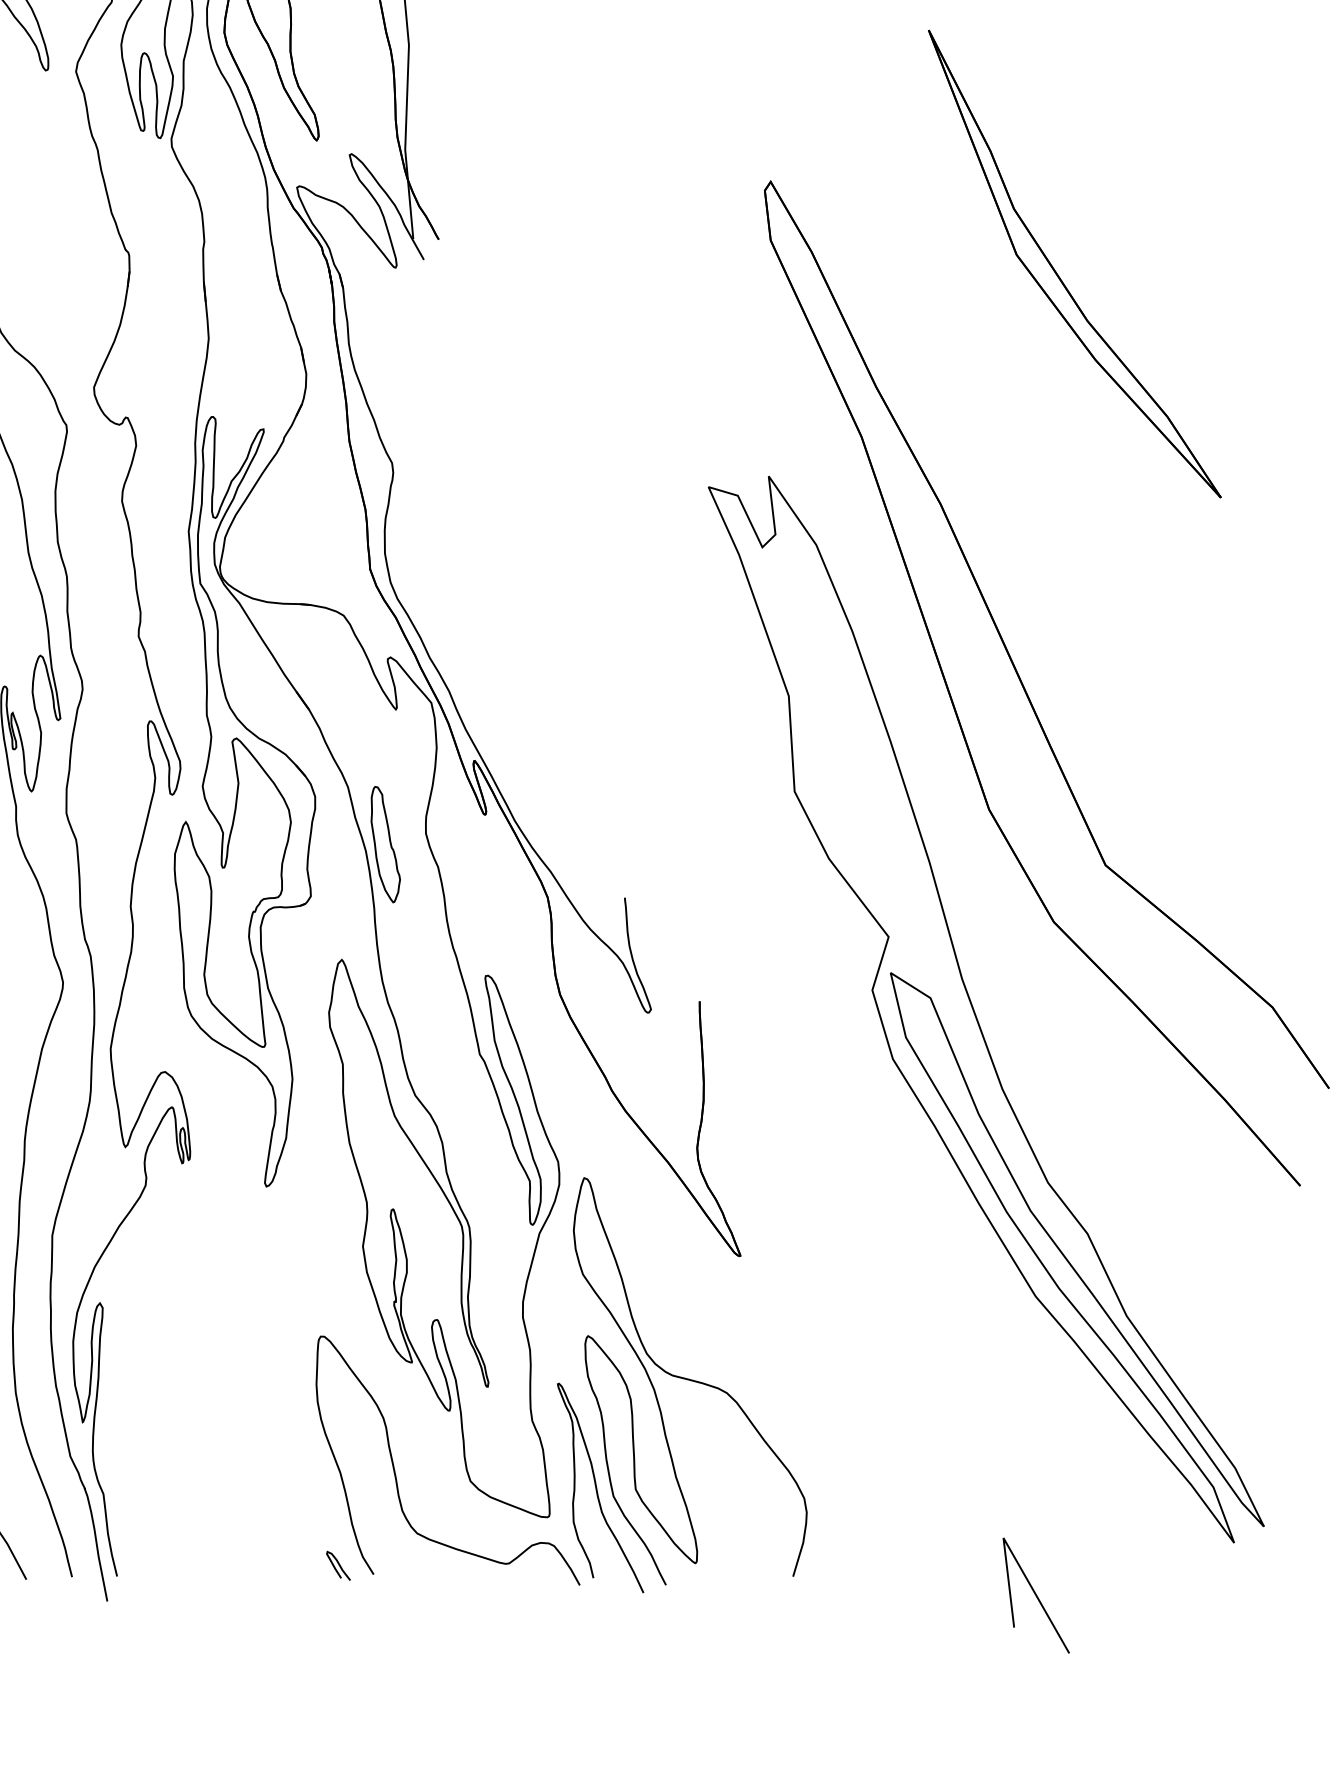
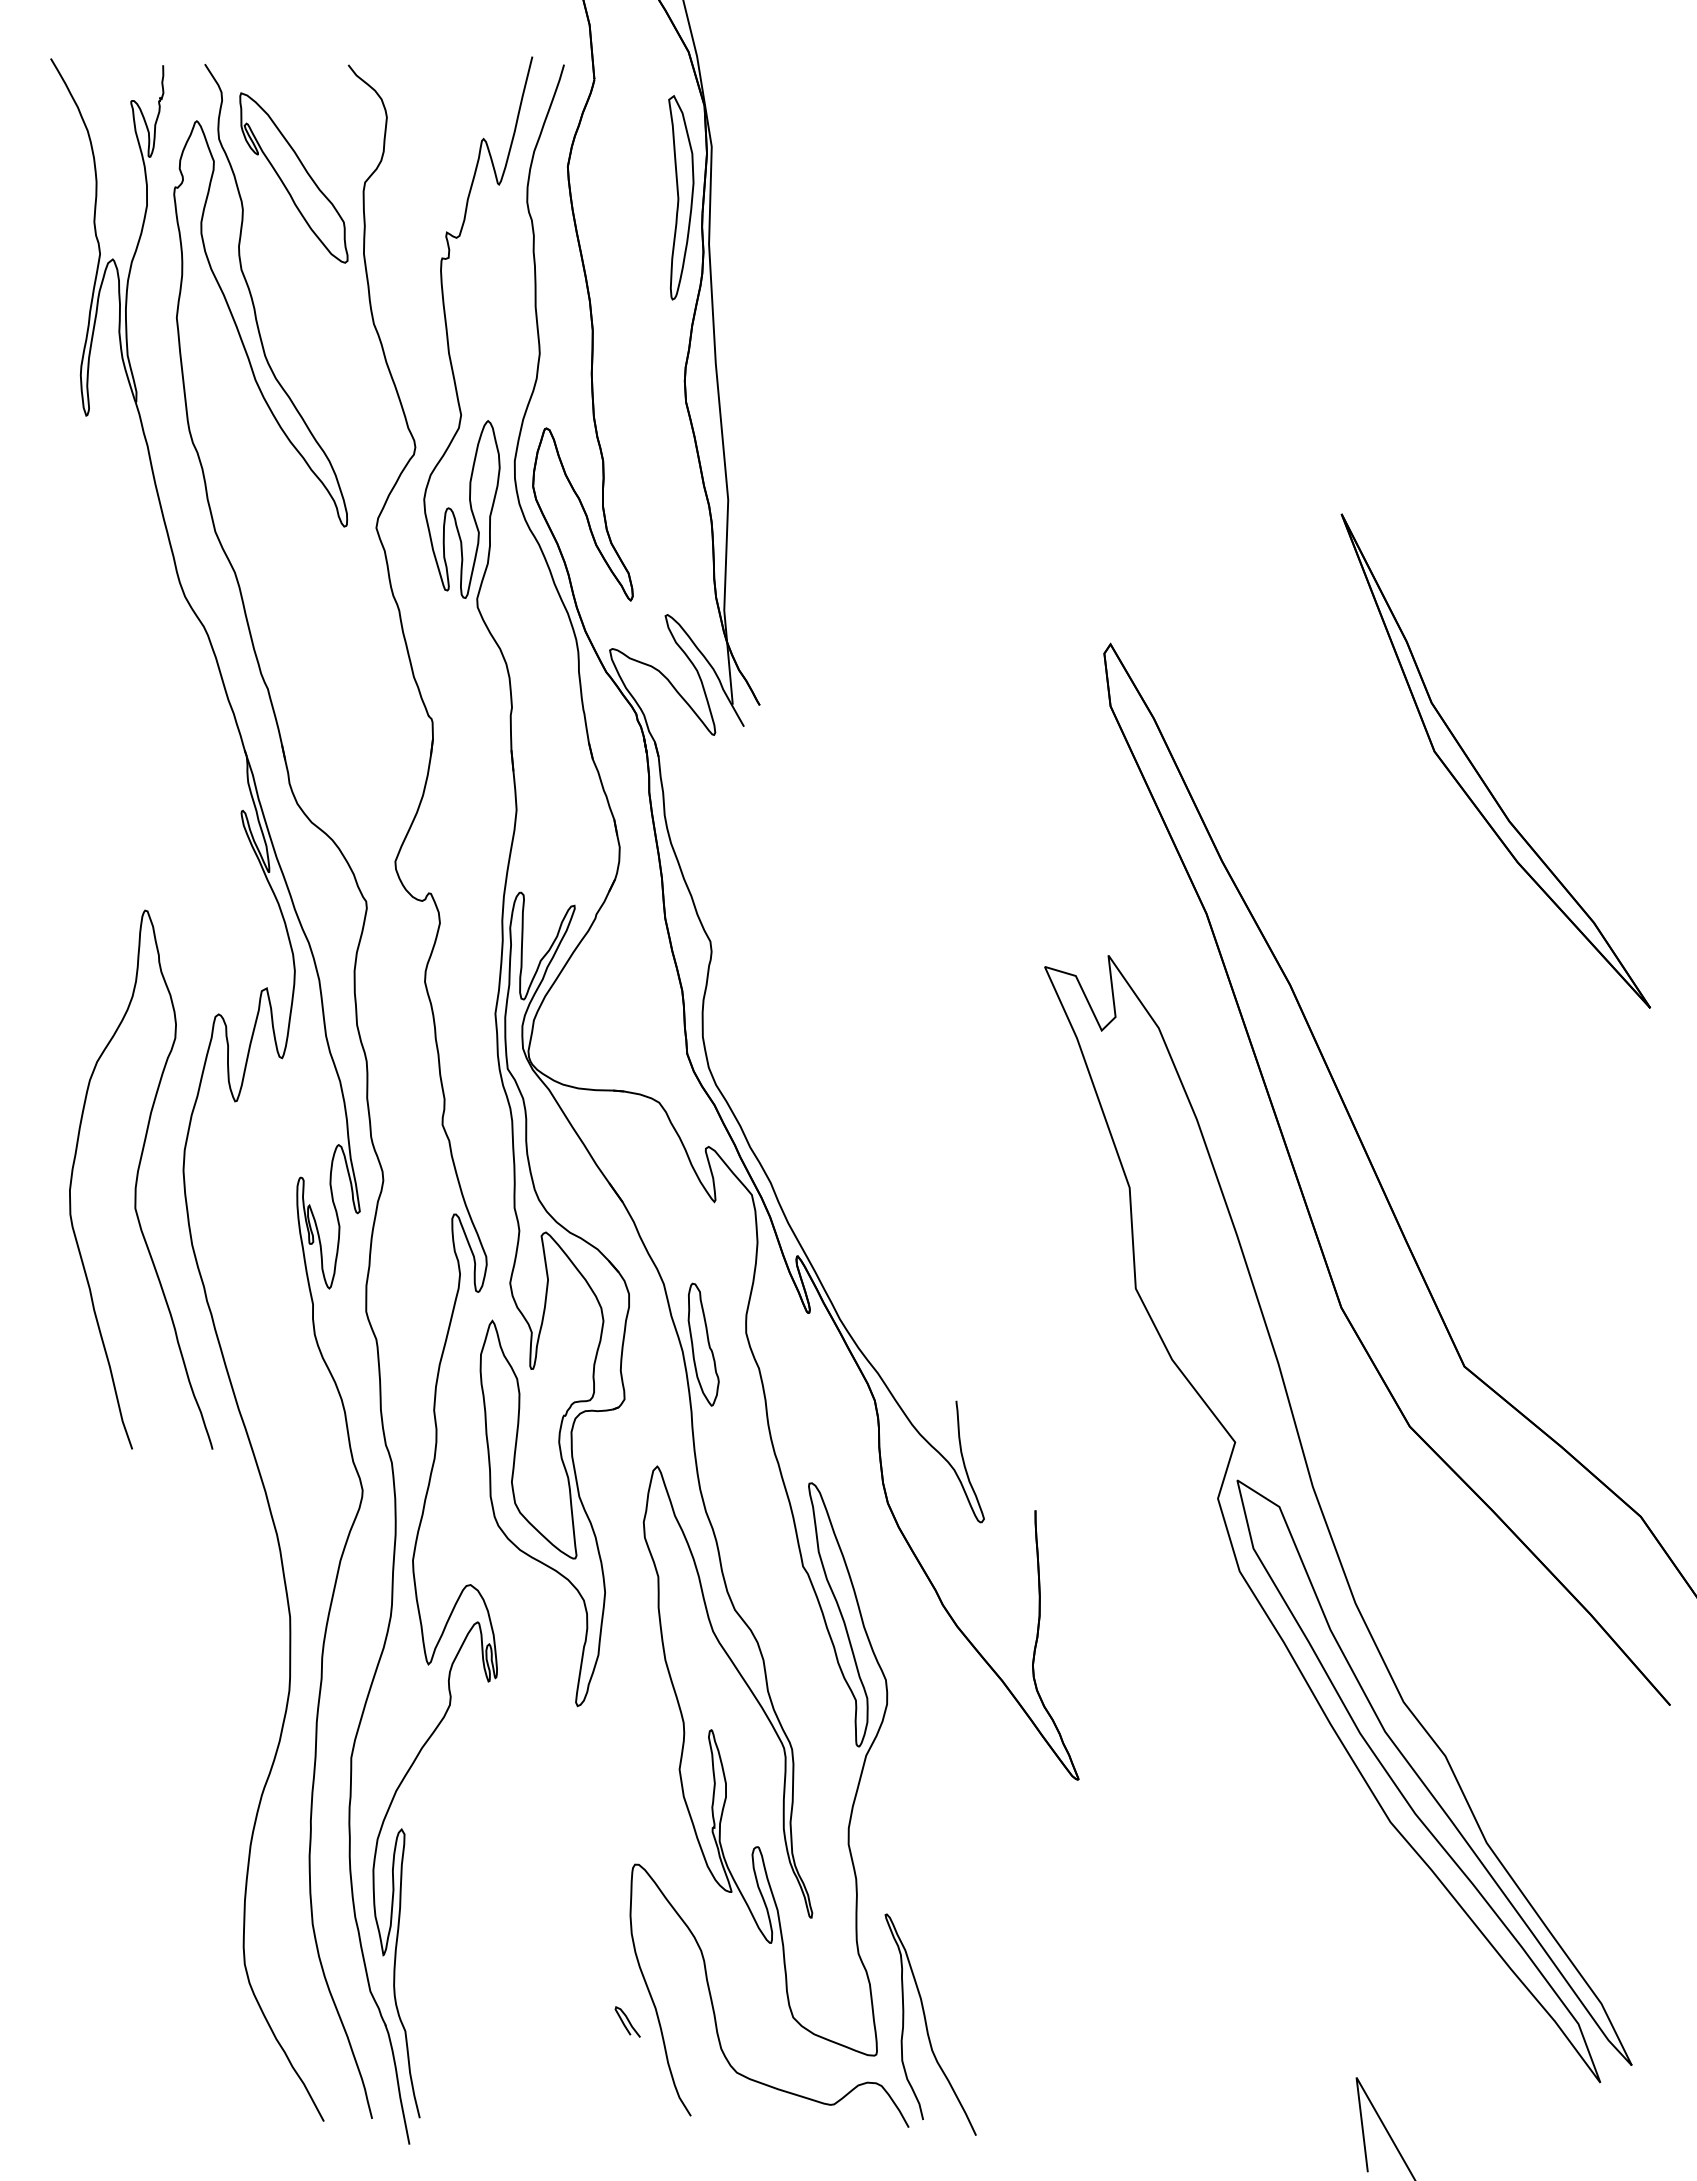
part: (1057, 272) -> (1477, 770), moved
curve: (690, 1380) -> (1025, 1911), removed
curve: (338, 1564) -> (627, 2020), moved

